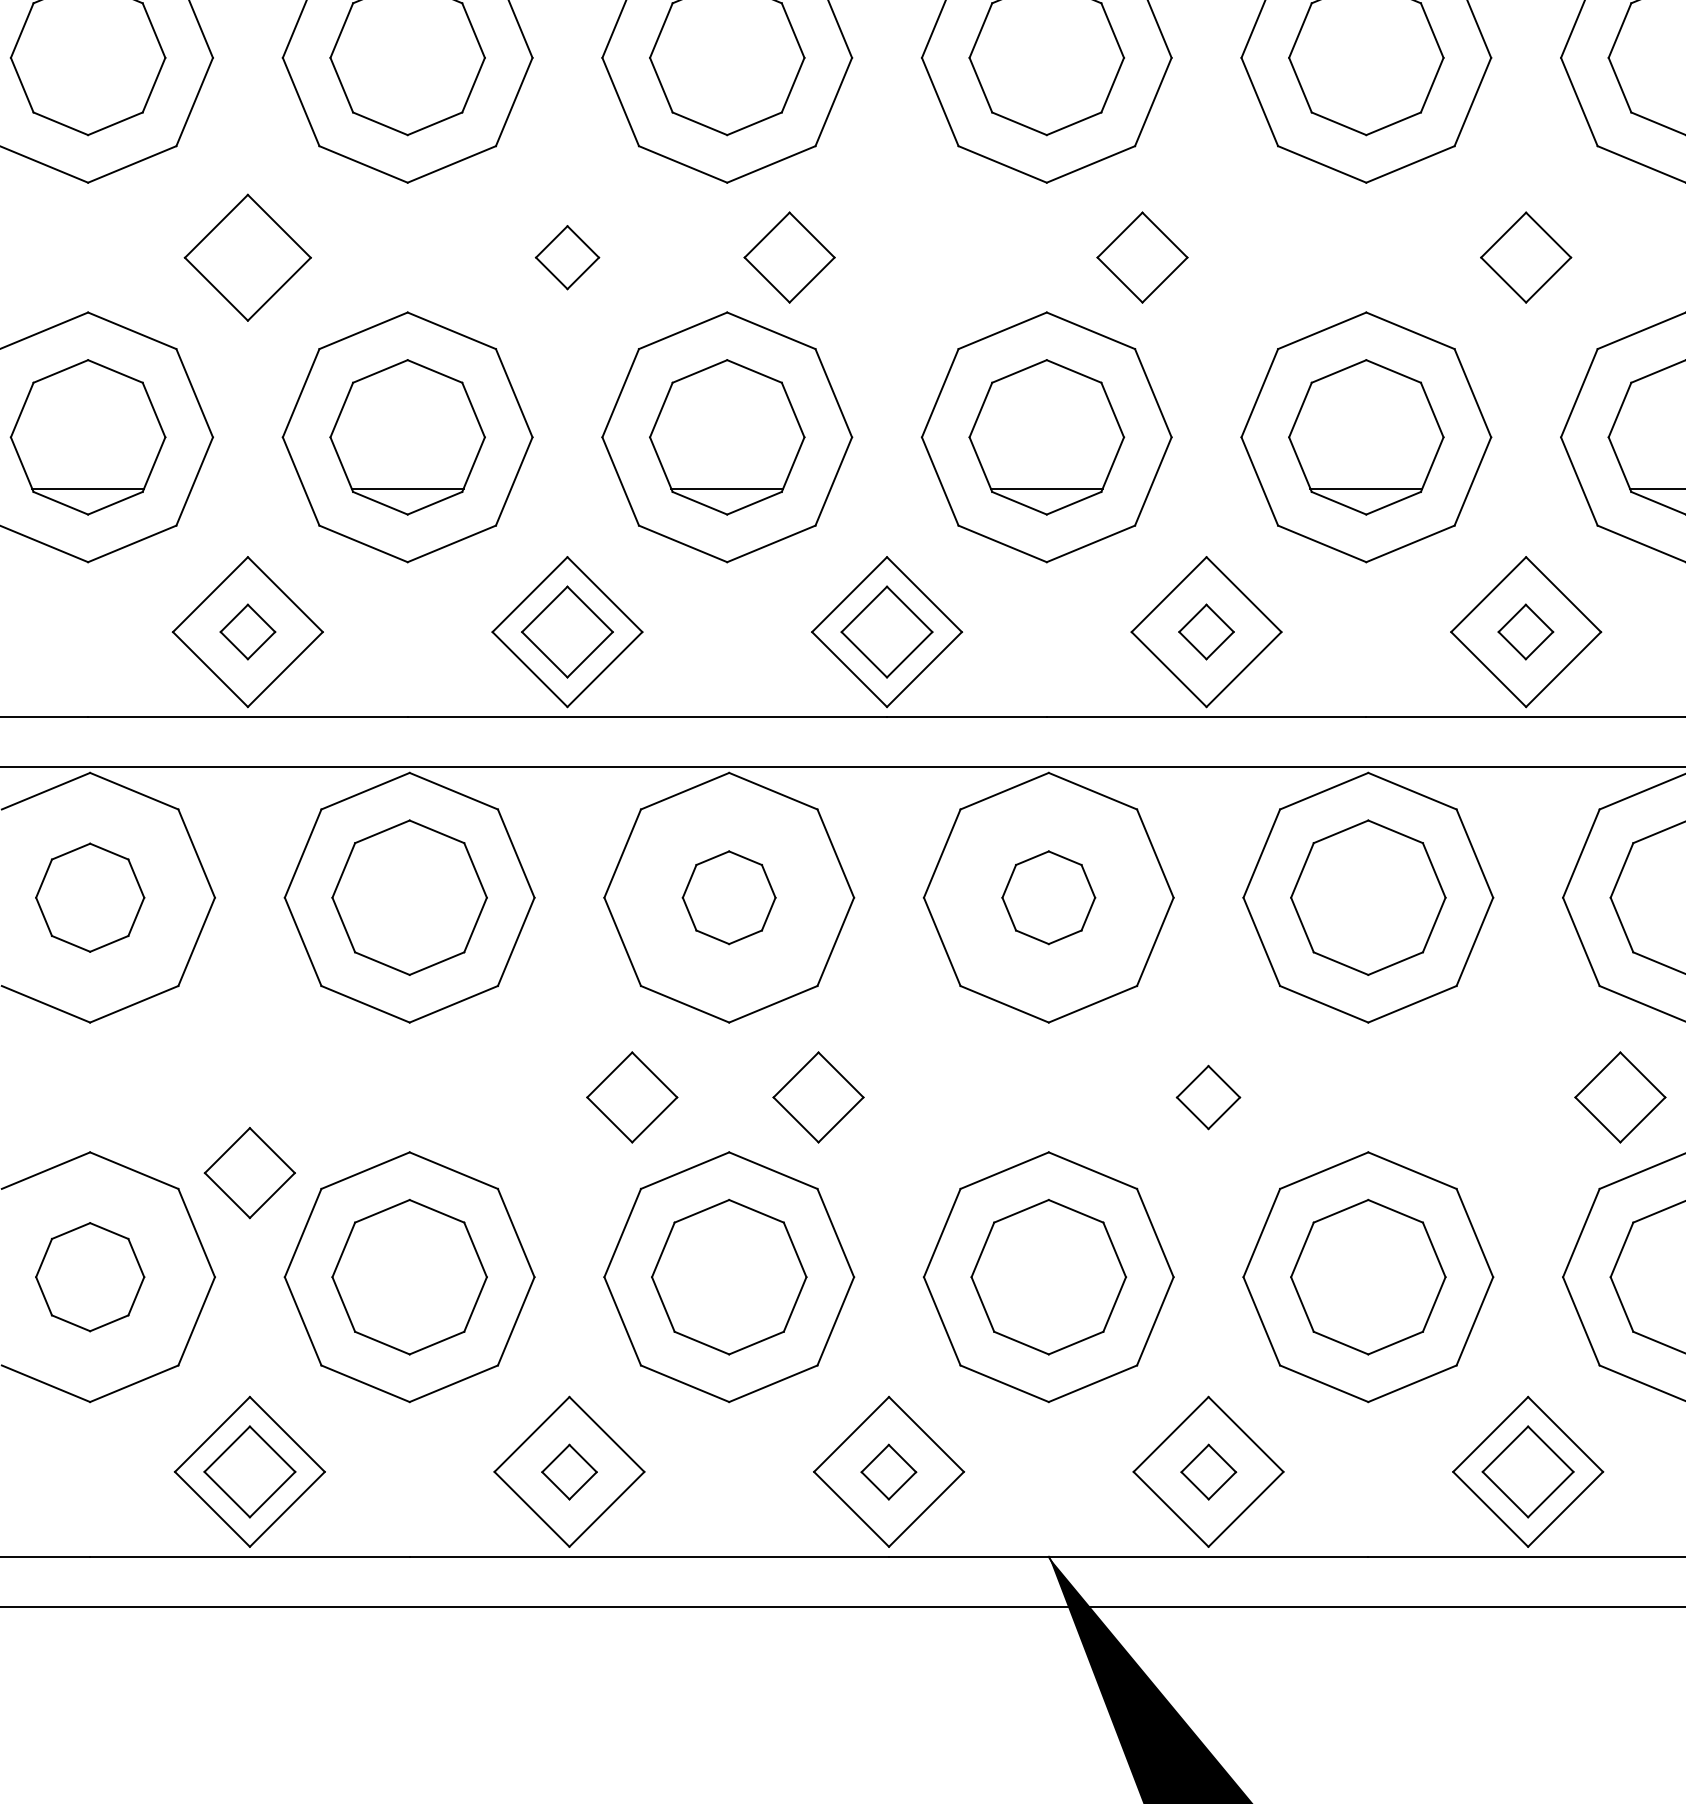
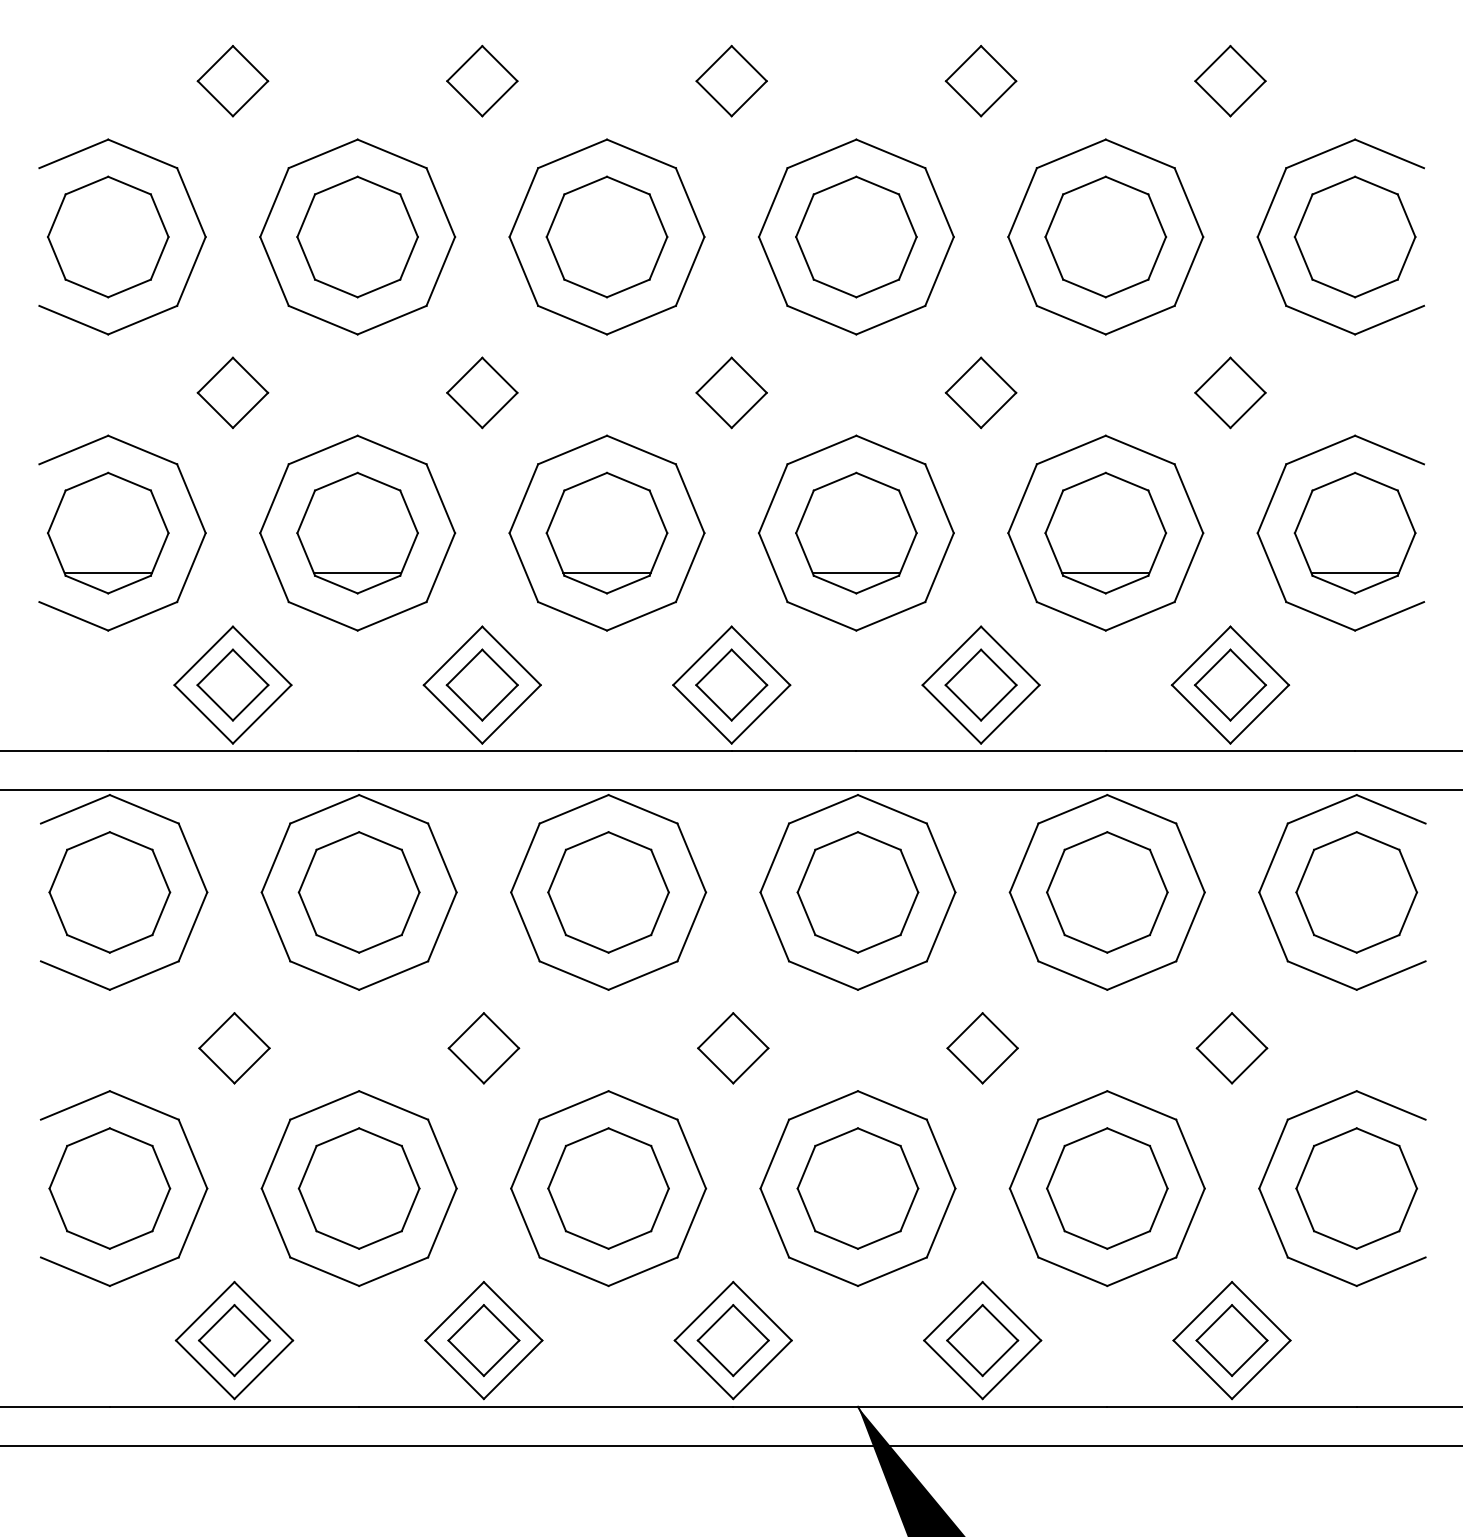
part: (247, 257) -> (232, 392), size x0.71
part: (567, 257) -> (482, 392), size x1.43
part: (789, 257) -> (731, 392), moved
part: (1141, 257) -> (980, 392), moved
part: (247, 631) -> (232, 684), size x1.67
part: (1205, 631) -> (980, 684), size x1.67
part: (1524, 631) -> (1229, 684), size x1.67
part: (89, 897) -> (109, 892), size x1.43
part: (729, 897) -> (608, 892), size x1.67
part: (1048, 897) -> (857, 892), size x1.67
part: (631, 1097) -> (483, 1048), moved
part: (818, 1097) -> (733, 1048), moved
part: (1208, 1097) -> (982, 1048), size x1.43
part: (1619, 1097) -> (1231, 1048), moved
part: (249, 1173) -> (234, 1048), moved
part: (89, 1277) -> (109, 1188), size x1.43
part: (568, 1471) -> (483, 1340), size x1.67
part: (888, 1471) -> (732, 1340), size x1.67
part: (1208, 1471) -> (982, 1340), size x1.67

